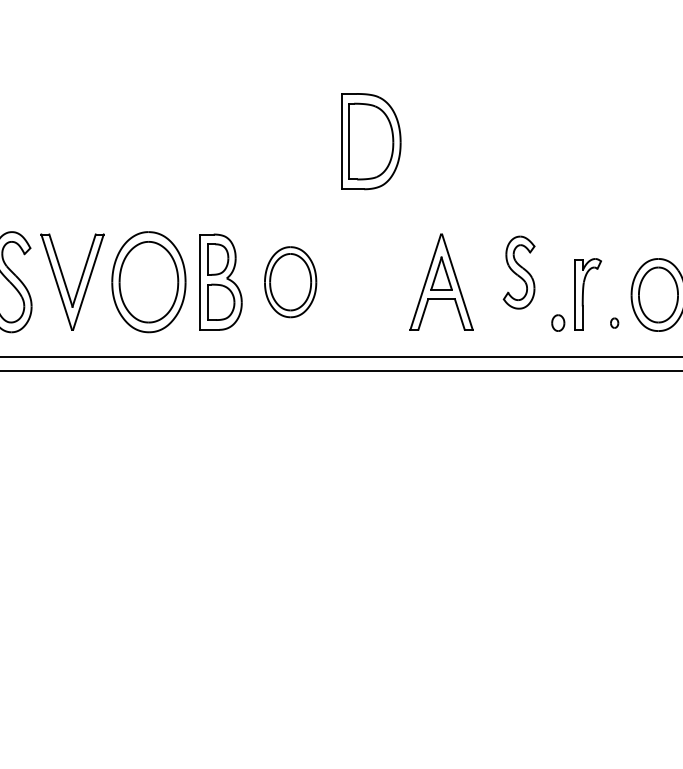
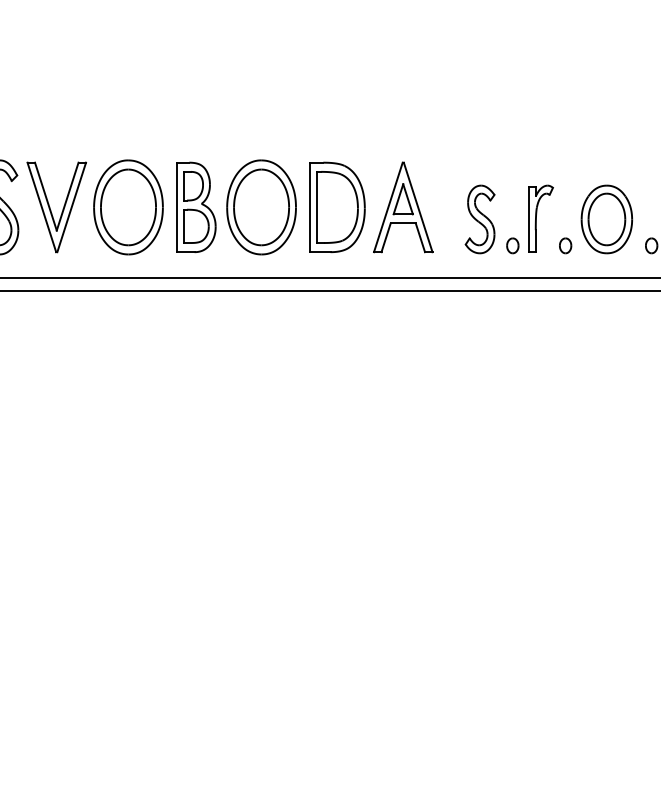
part: (371, 141) -> (337, 207), moved
part: (518, 272) -> (479, 219), moved
part: (290, 282) -> (261, 207), size x1.43
part: (614, 322) -> (565, 245), size x1.67

